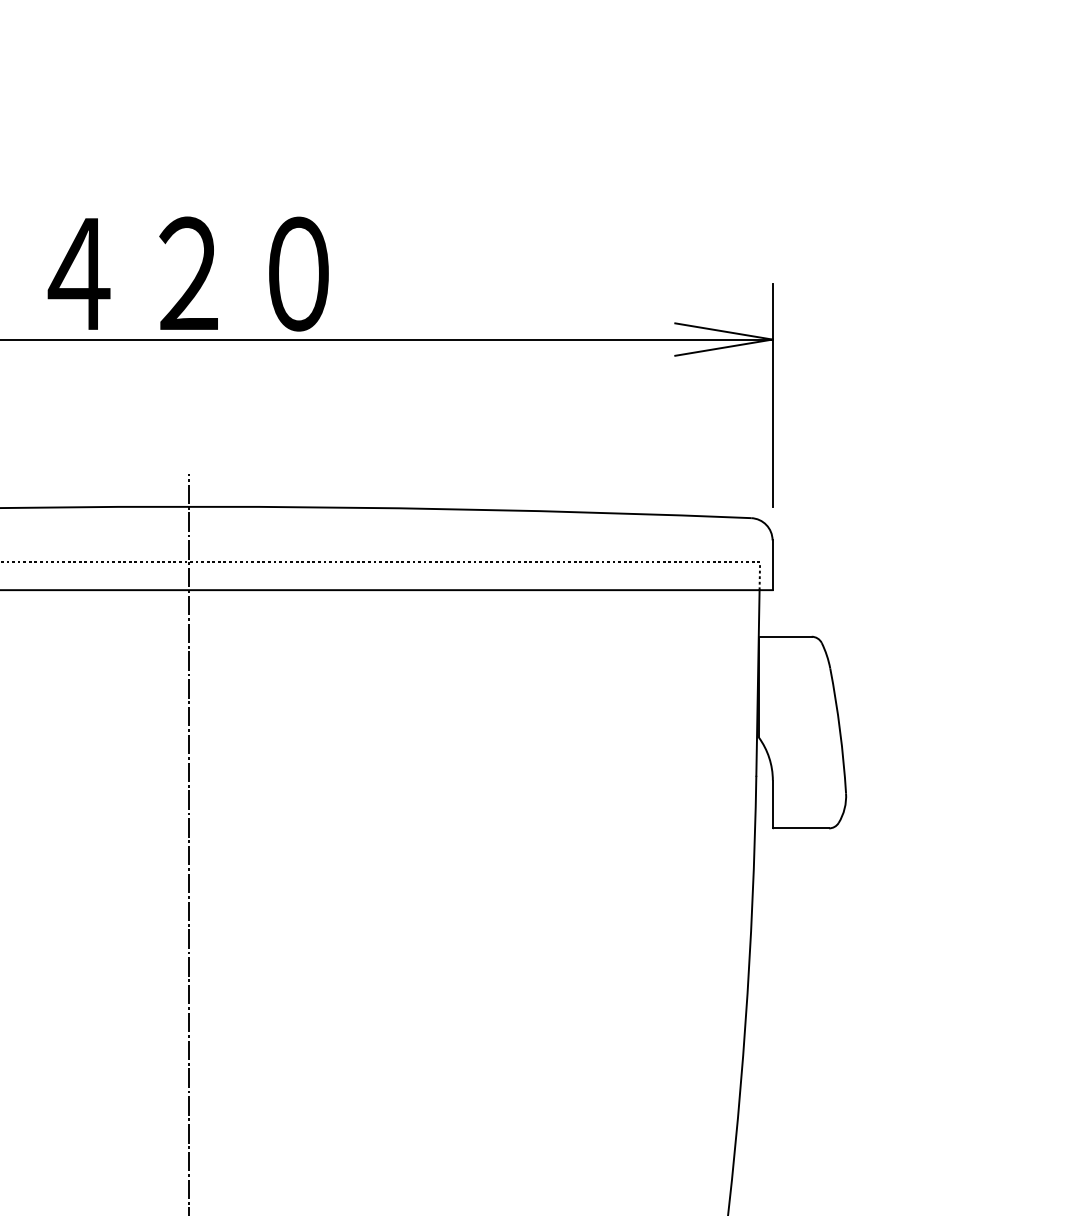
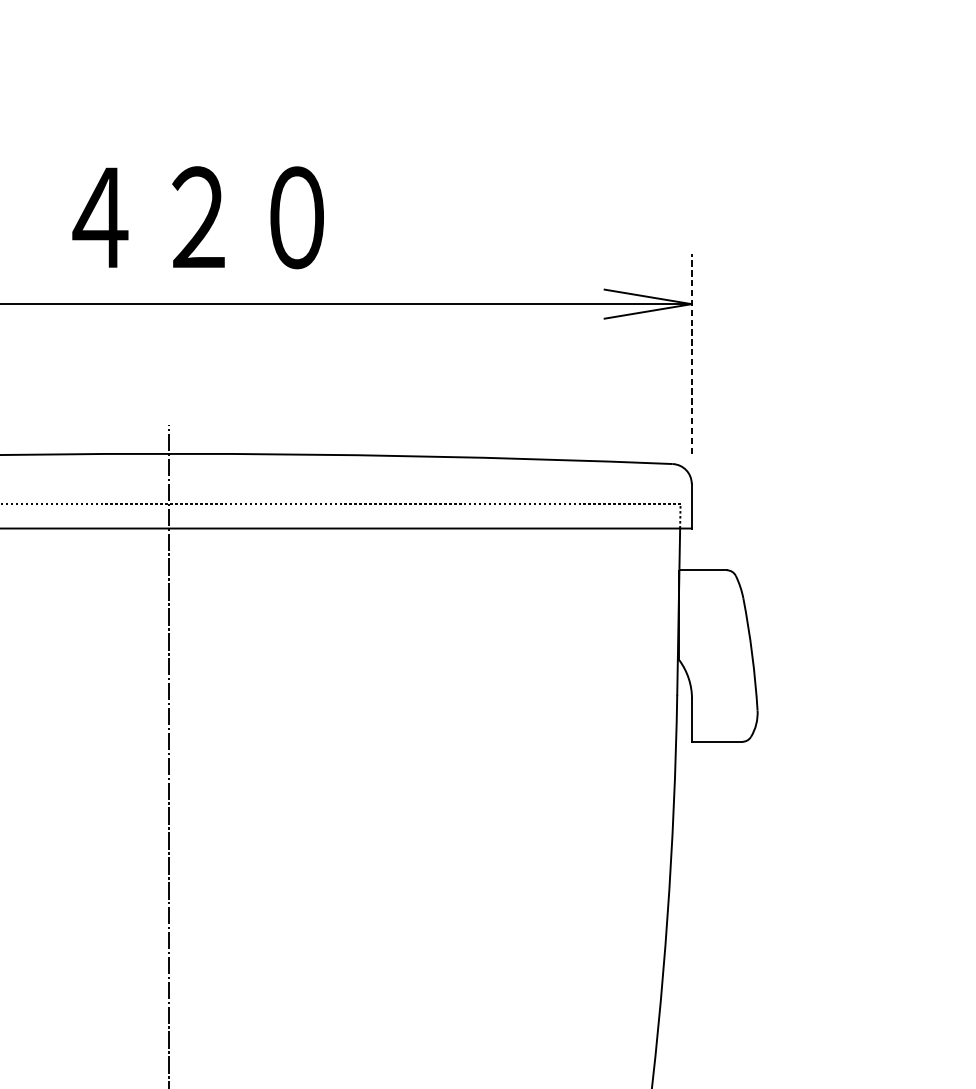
text: (187, 273) -> (197, 217), moved
line: (772, 394) -> (691, 353), solid -> dashed

